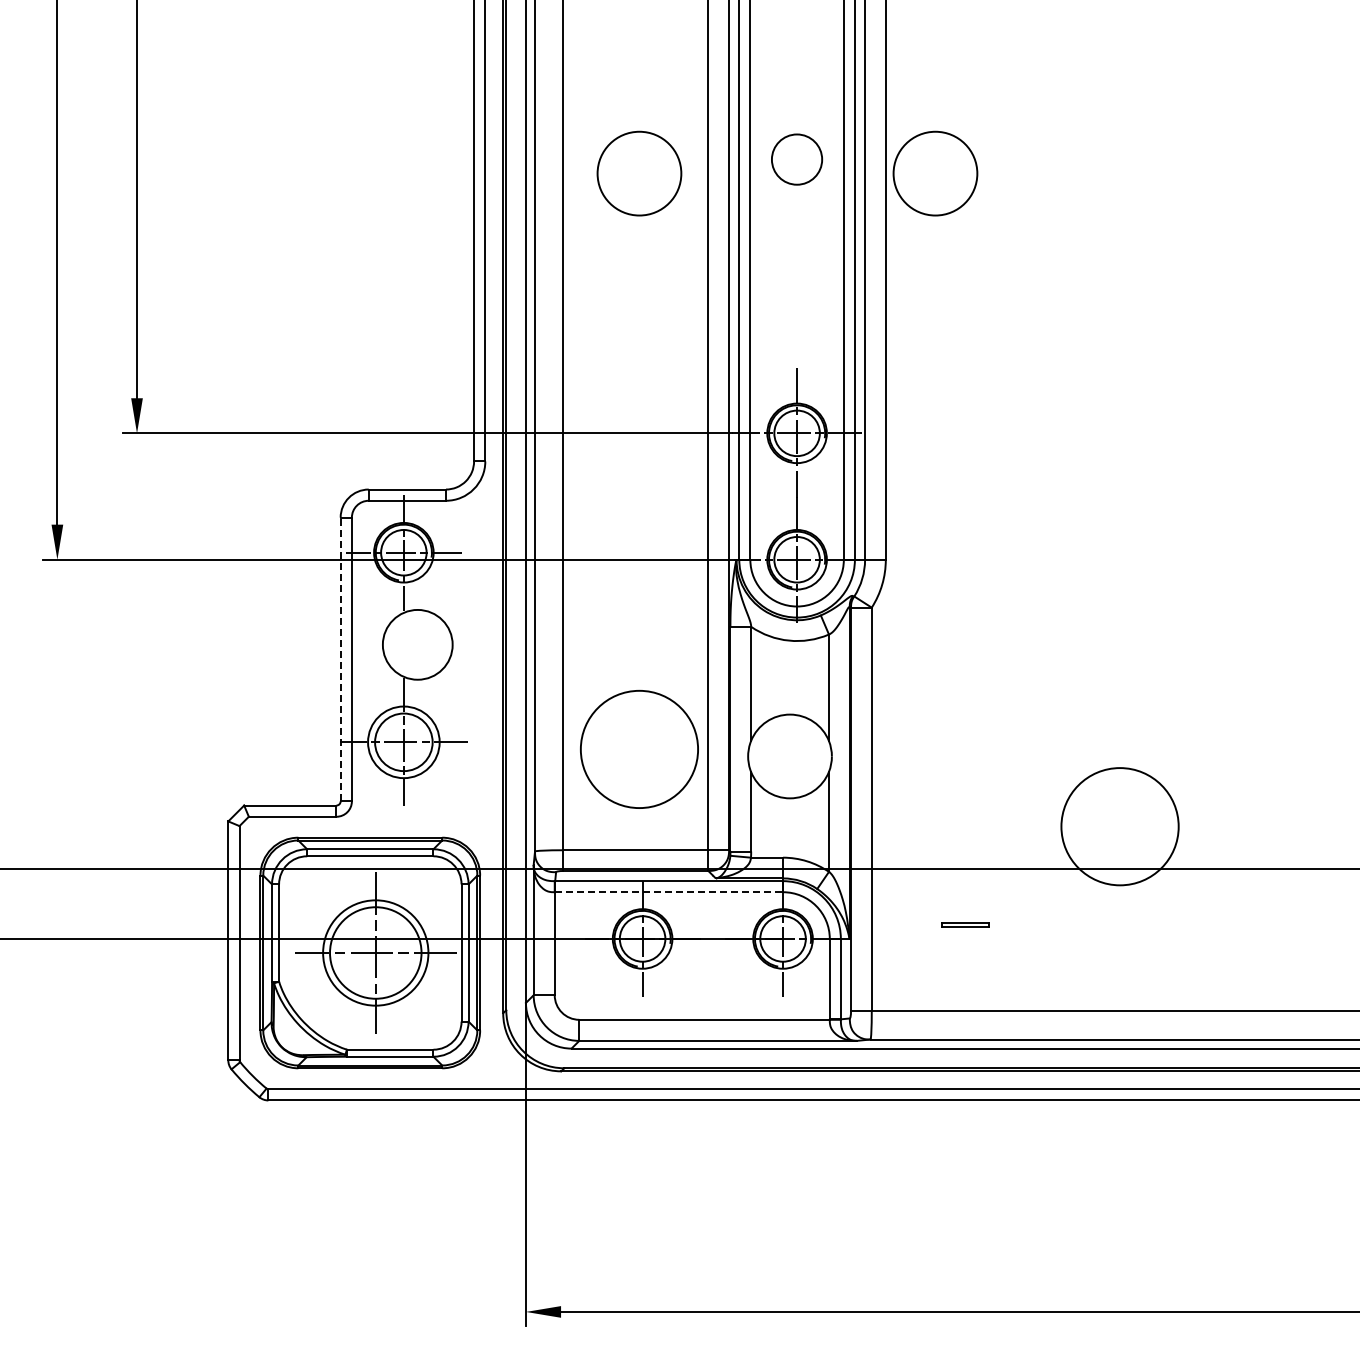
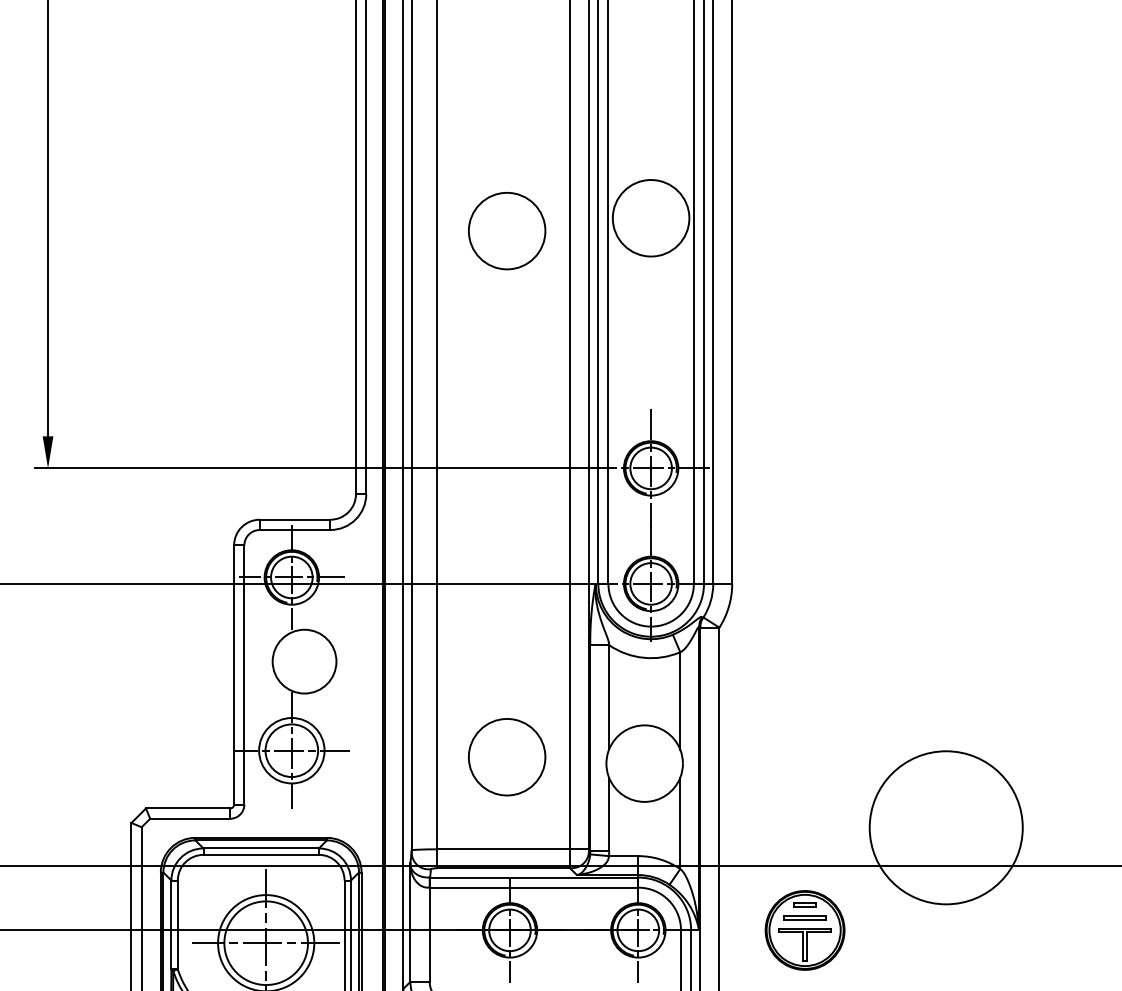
circle: (796, 159) -> (650, 218), size x1.67
circle: (935, 173) -> (777, 230), removed
line: (340, 659) -> (233, 675), dashed -> solid
circle: (639, 749) -> (507, 757), size x0.71
circle: (1119, 826) -> (945, 827), size x1.43
line: (669, 892) -> (534, 887), dashed -> solid
part: (965, 939) -> (805, 930), added

